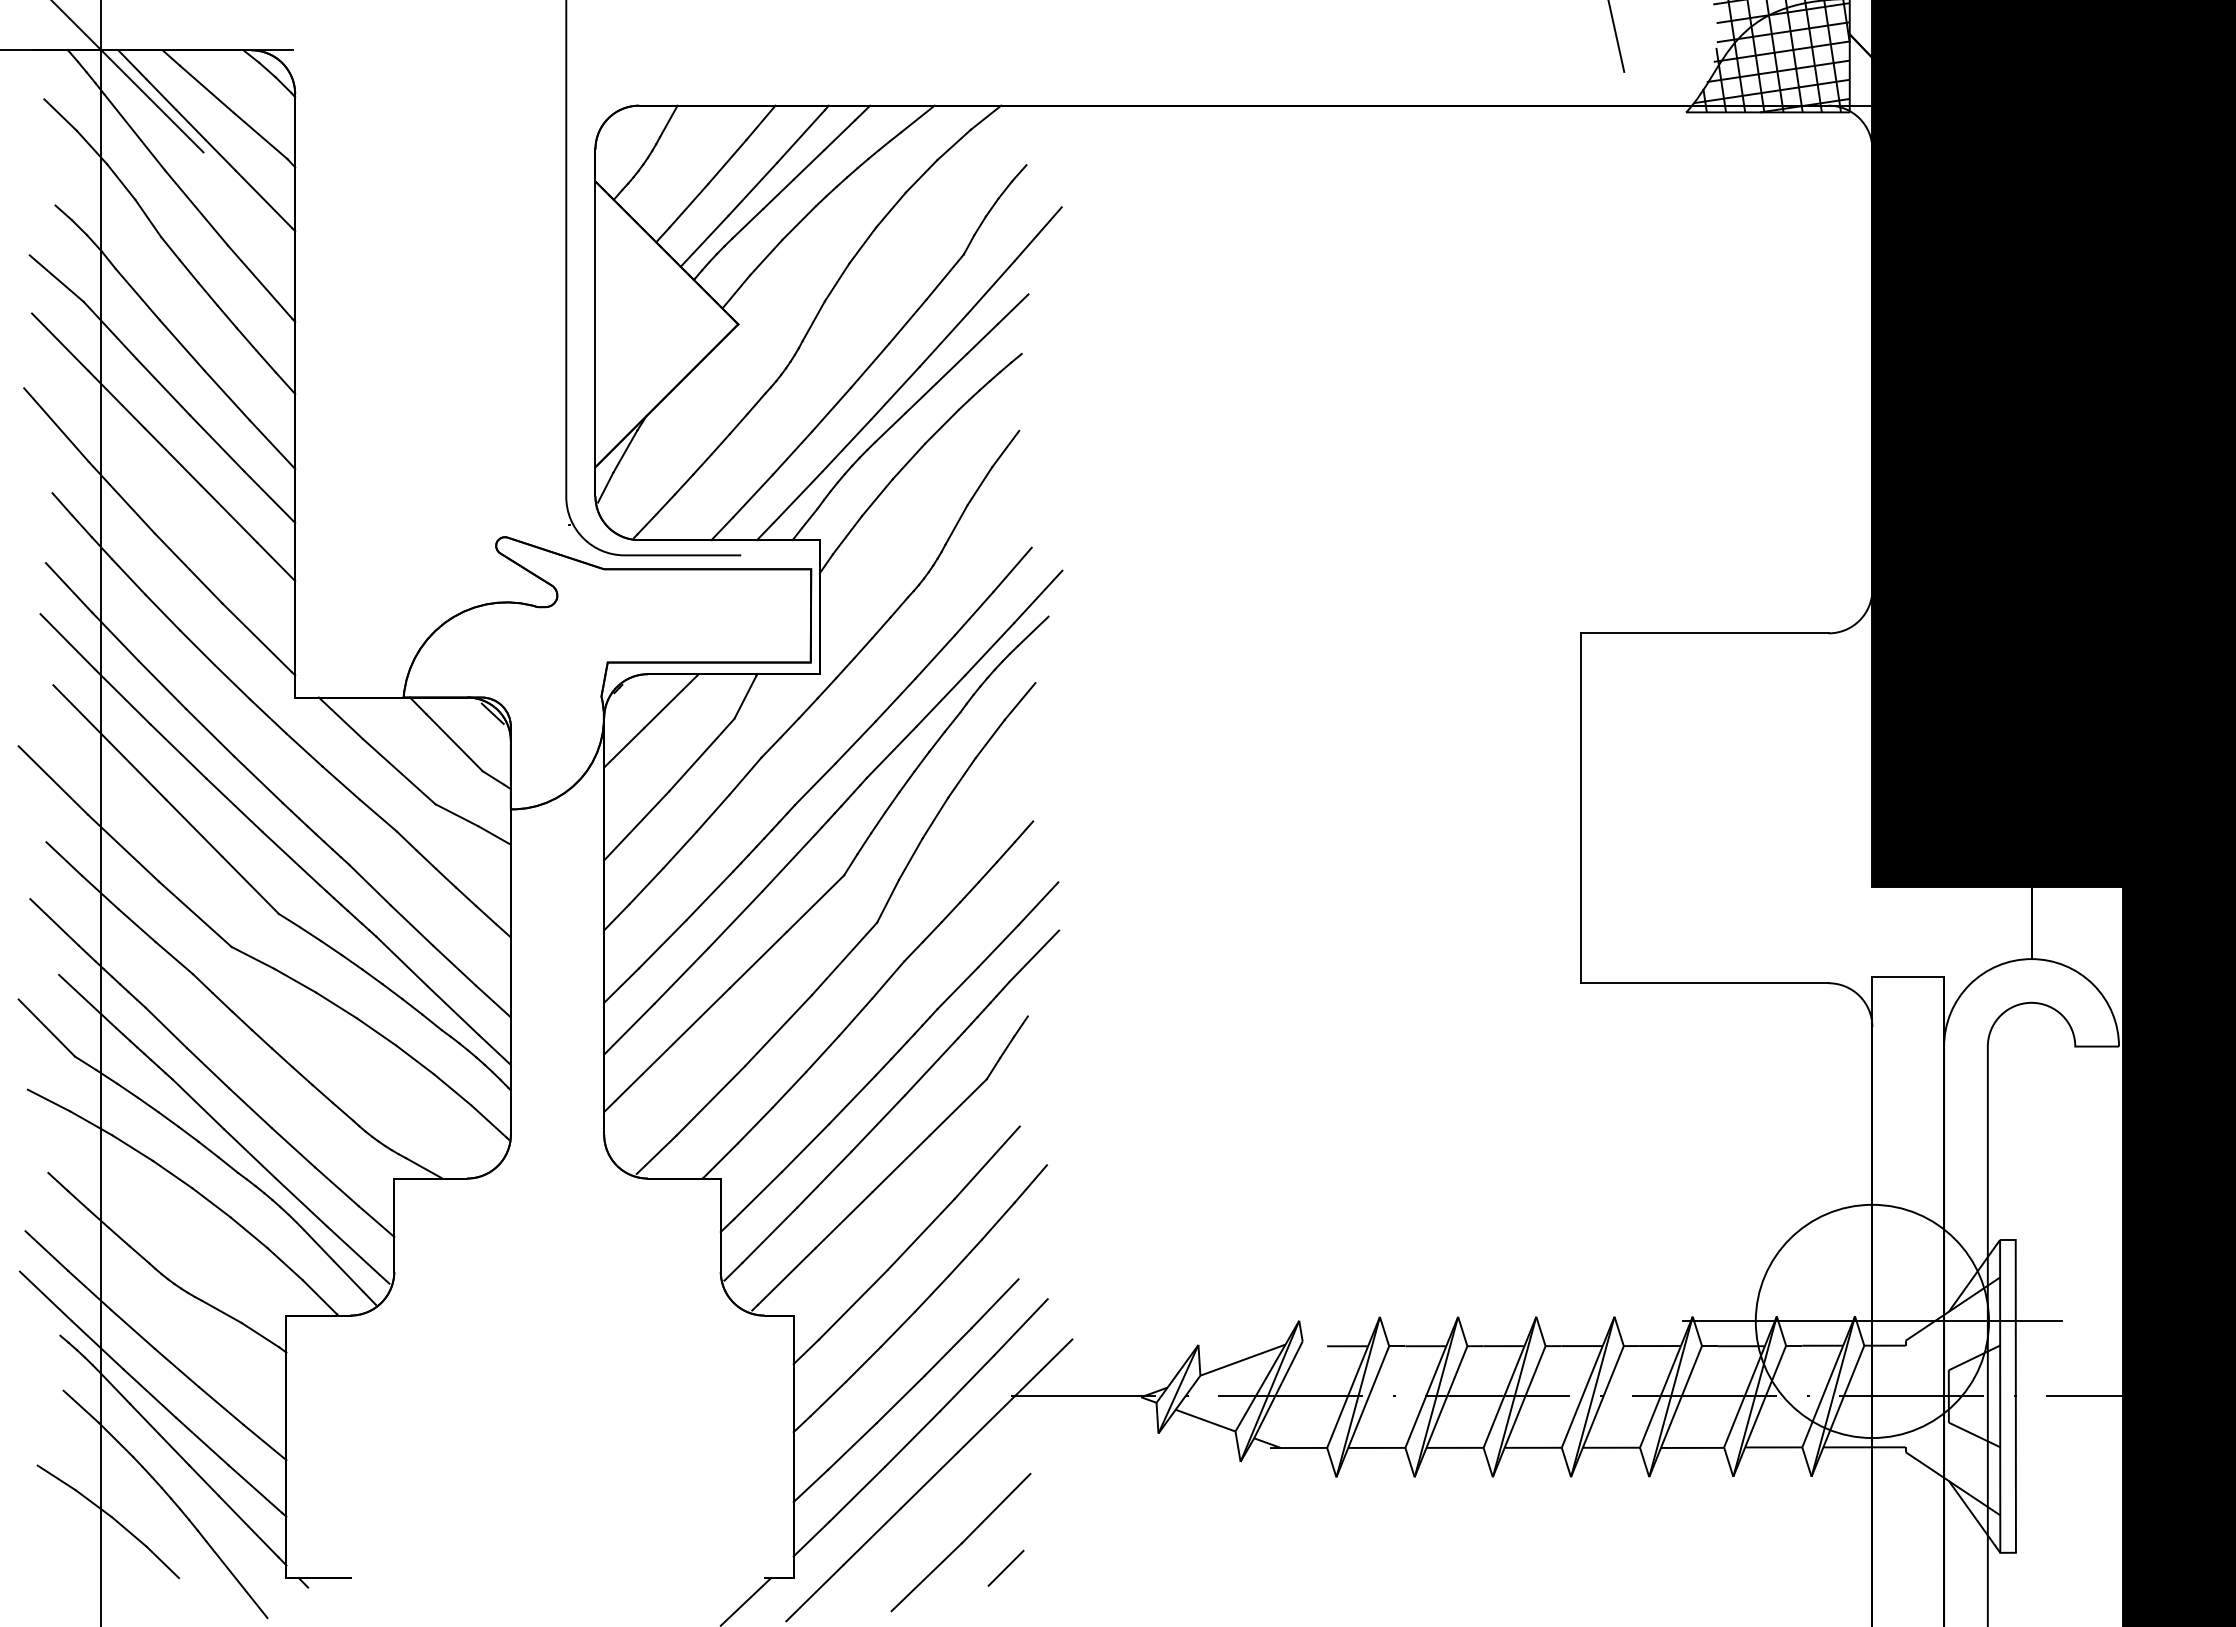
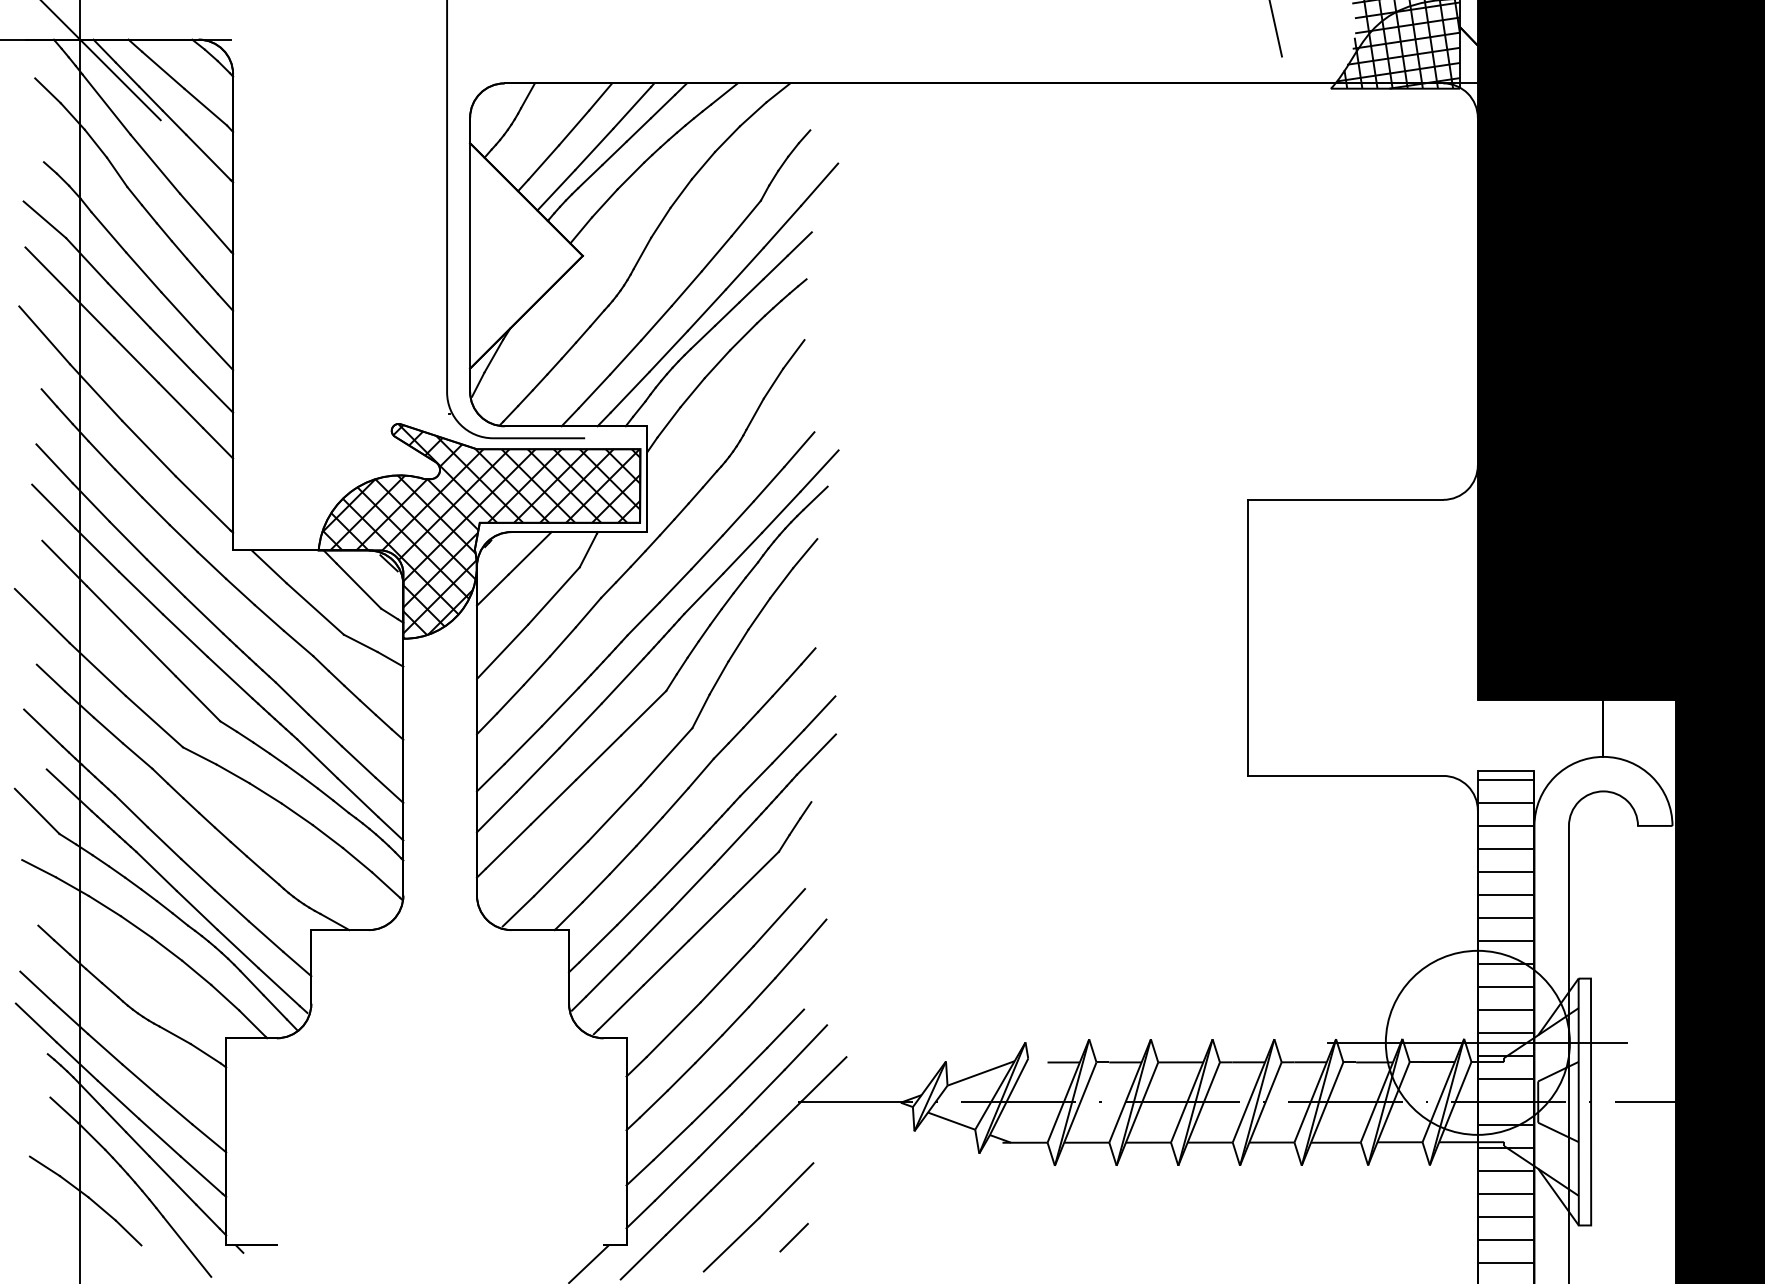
hatch: (609, 673) -> (481, 531), added
hatch: (1908, 1294) -> (1506, 1021), added

